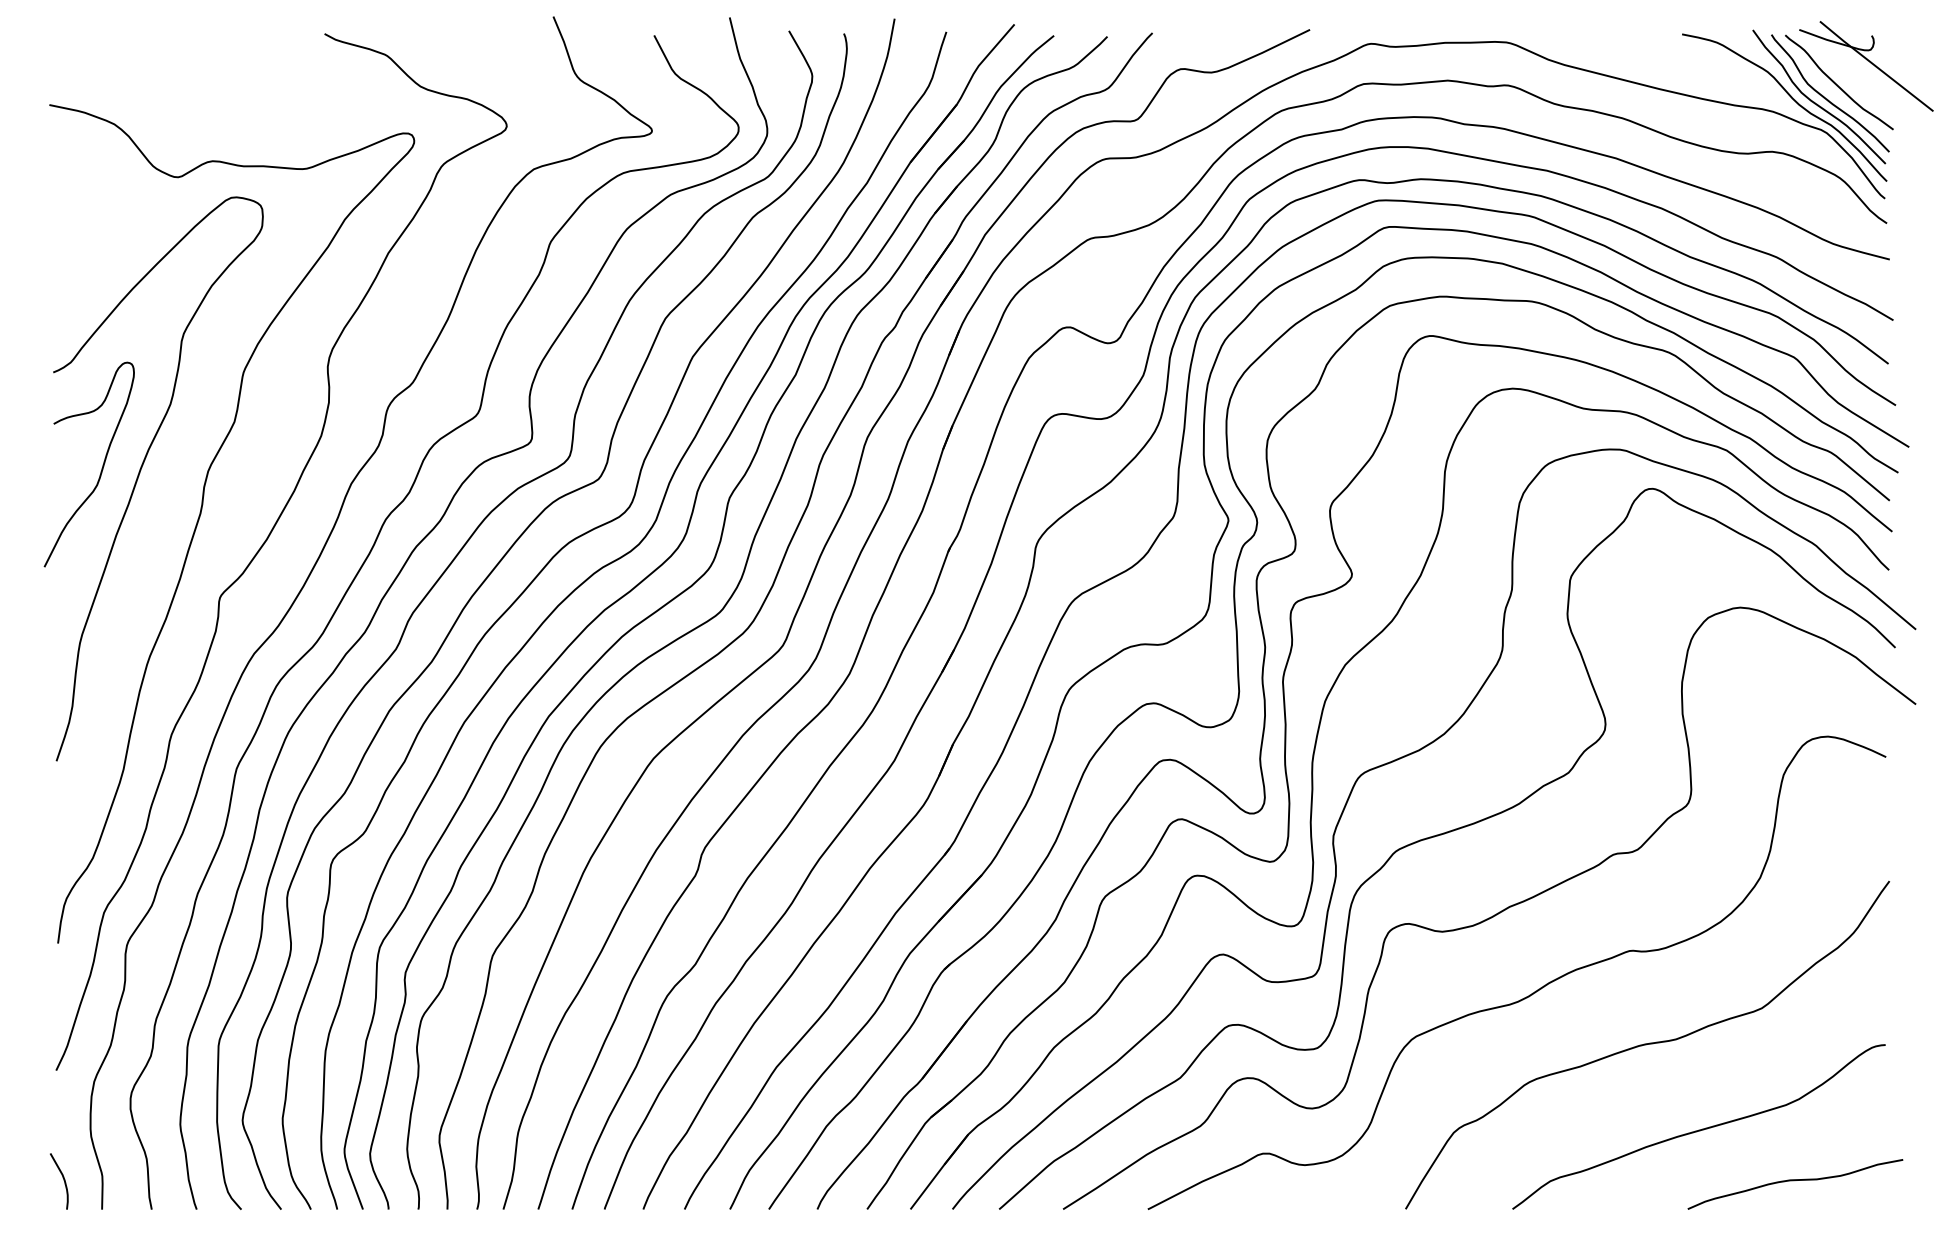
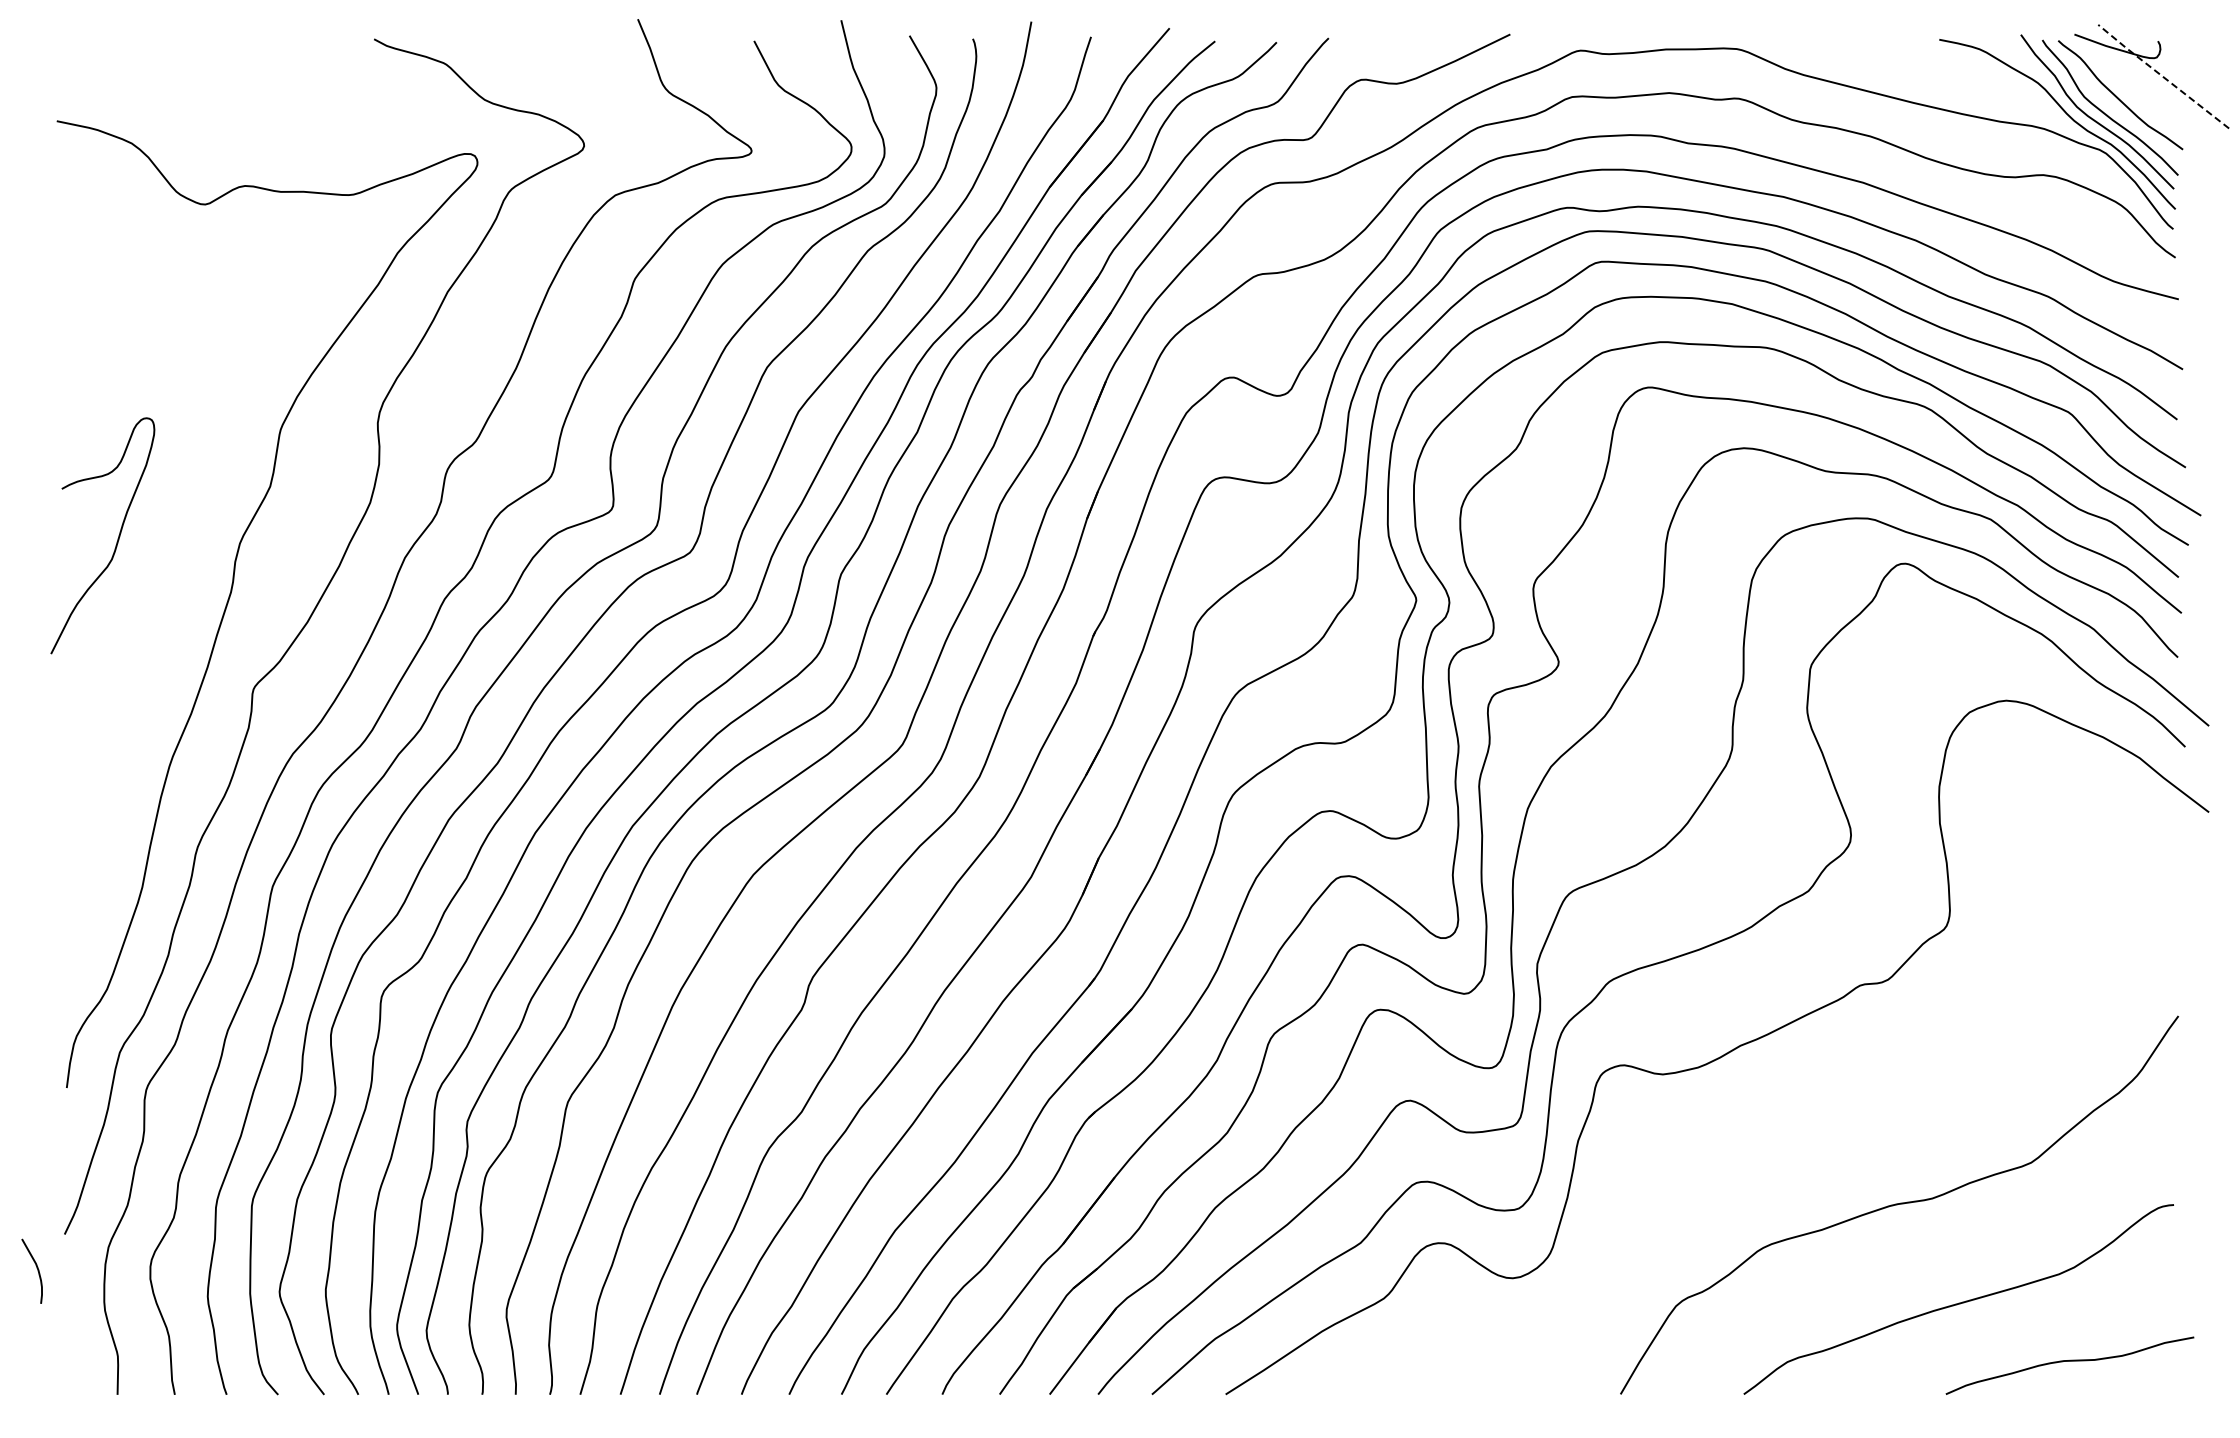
line: (1875, 66) -> (2162, 76), solid -> dashed
curve: (141, 471) -> (162, 543), removed
curve: (1528, 995) -> (1762, 1147), removed
curve: (63, 1179) -> (36, 1268), moved

